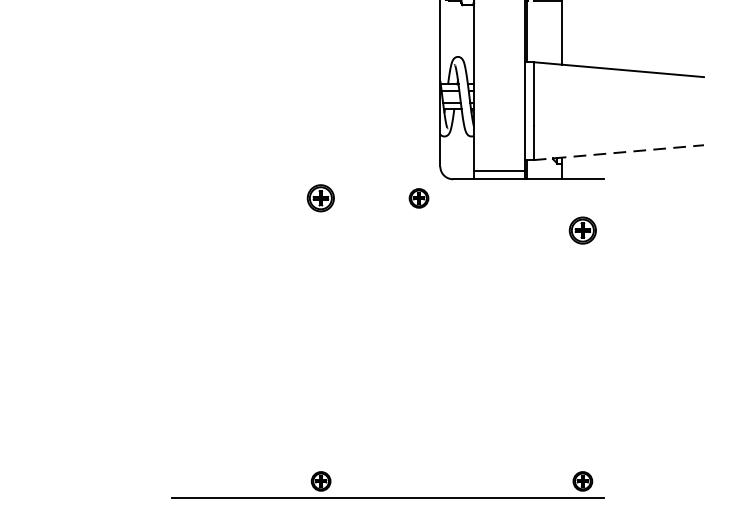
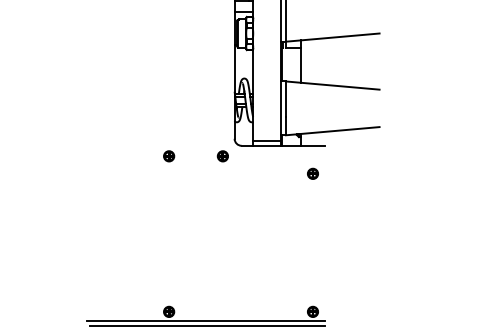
line: (618, 153) -> (332, 131), dashed -> solid
part: (321, 198) -> (169, 156), size x0.71
part: (581, 229) -> (312, 173), size x0.71
line: (389, 506) -> (206, 325), added

